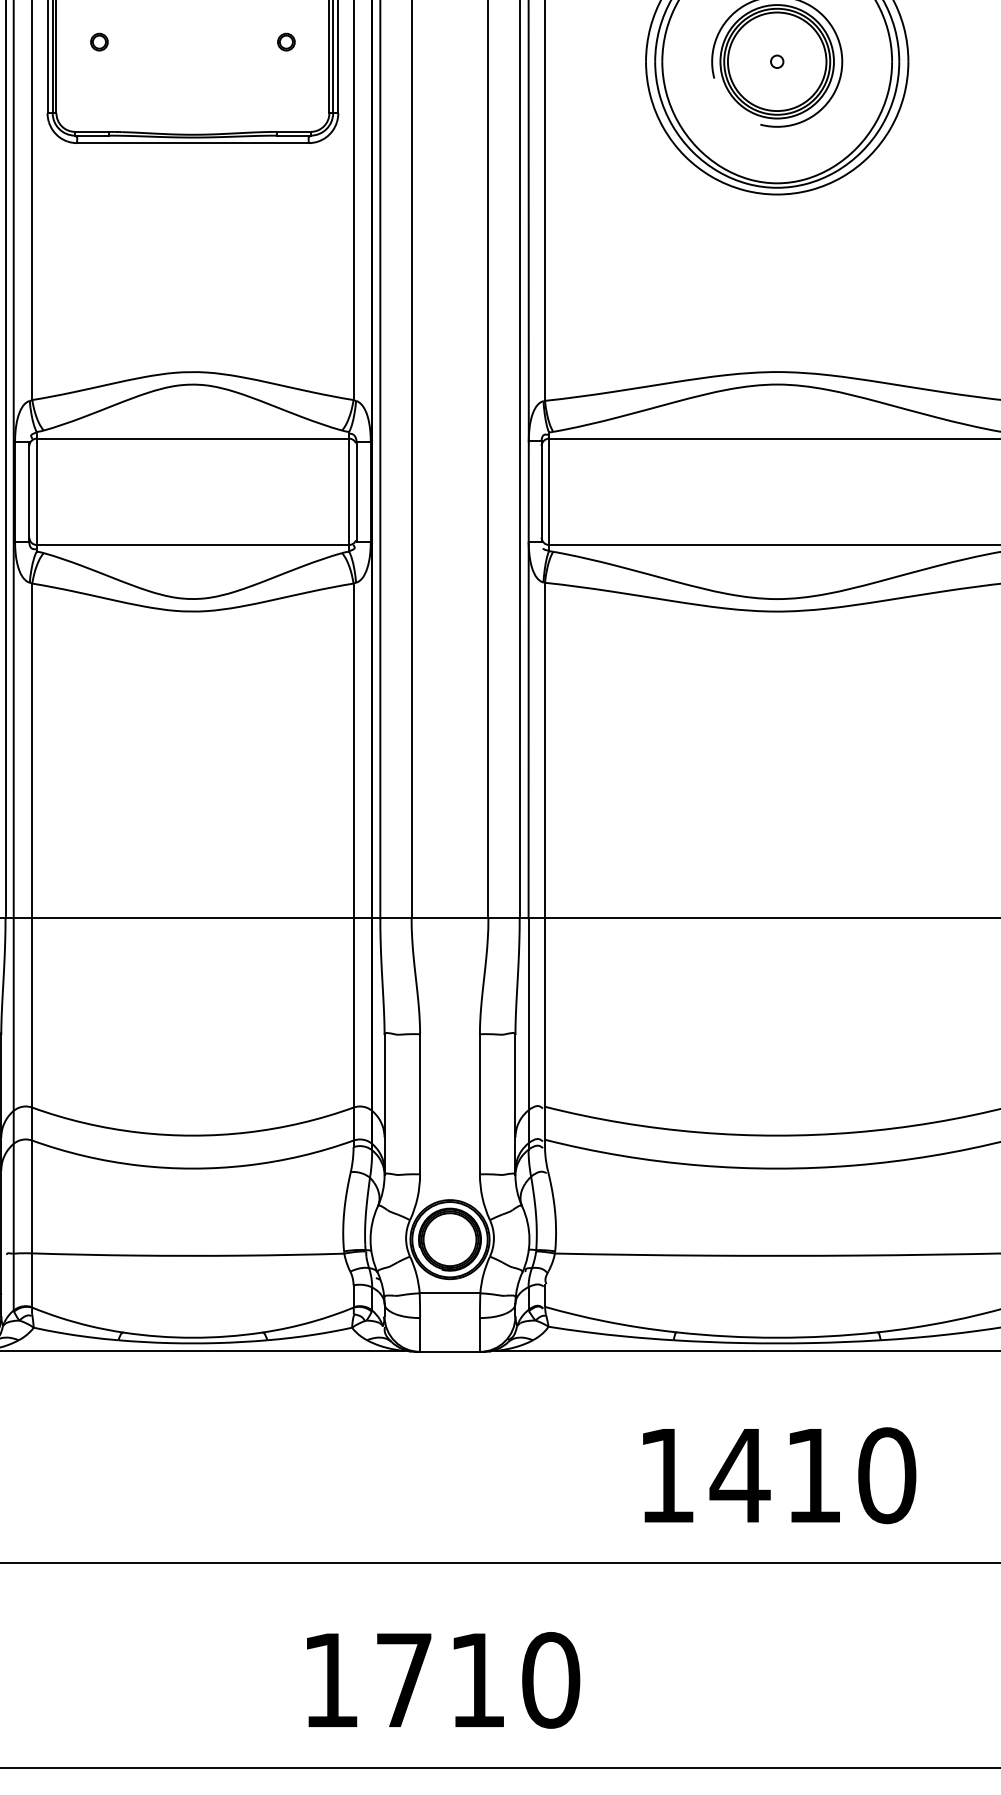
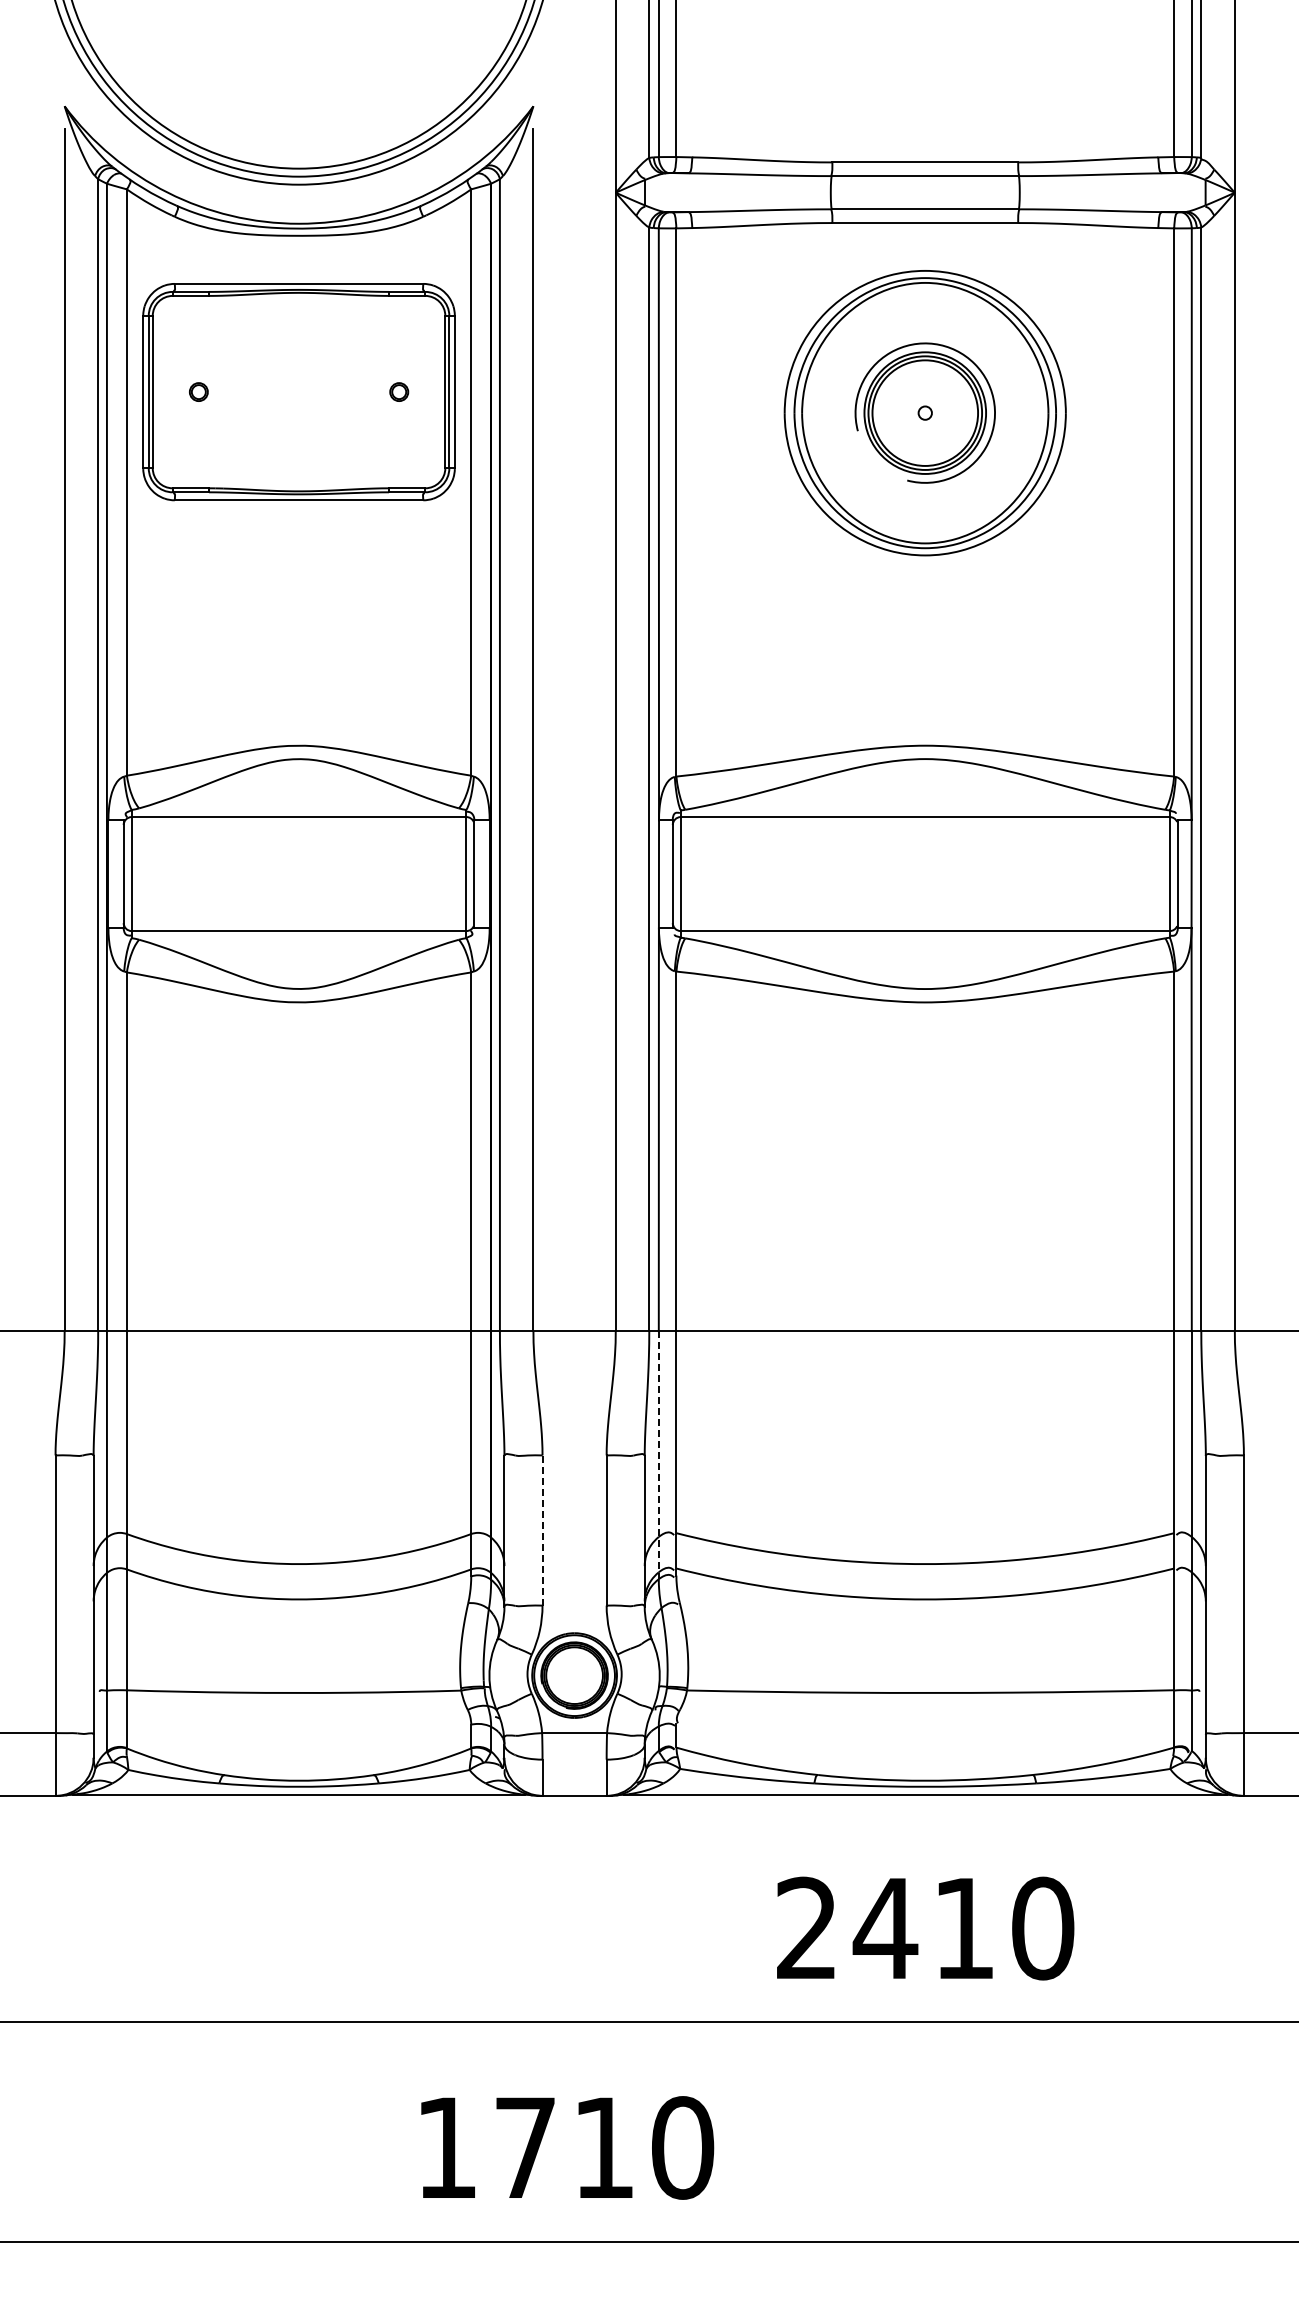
line: (528, 1034) -> (658, 1455), solid -> dashed
line: (420, 1104) -> (542, 1530), solid -> dashed
text: (666, 1474) -> (806, 1927), 1410 -> 2410

